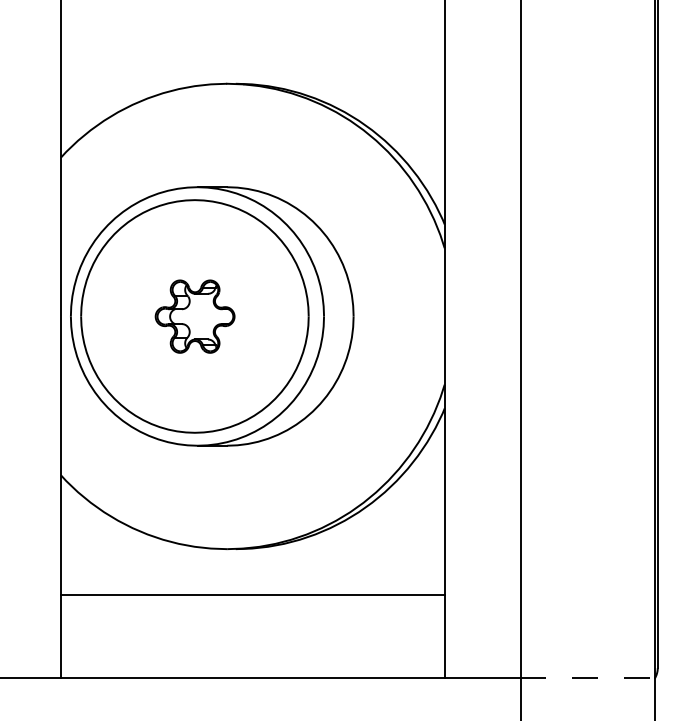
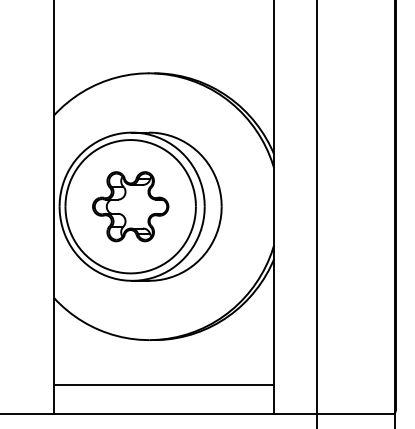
part: (194, 316) -> (130, 206), size x1.67
line: (252, 595) -> (163, 384), moved
line: (586, 678) -> (355, 414), dashed -> solid

